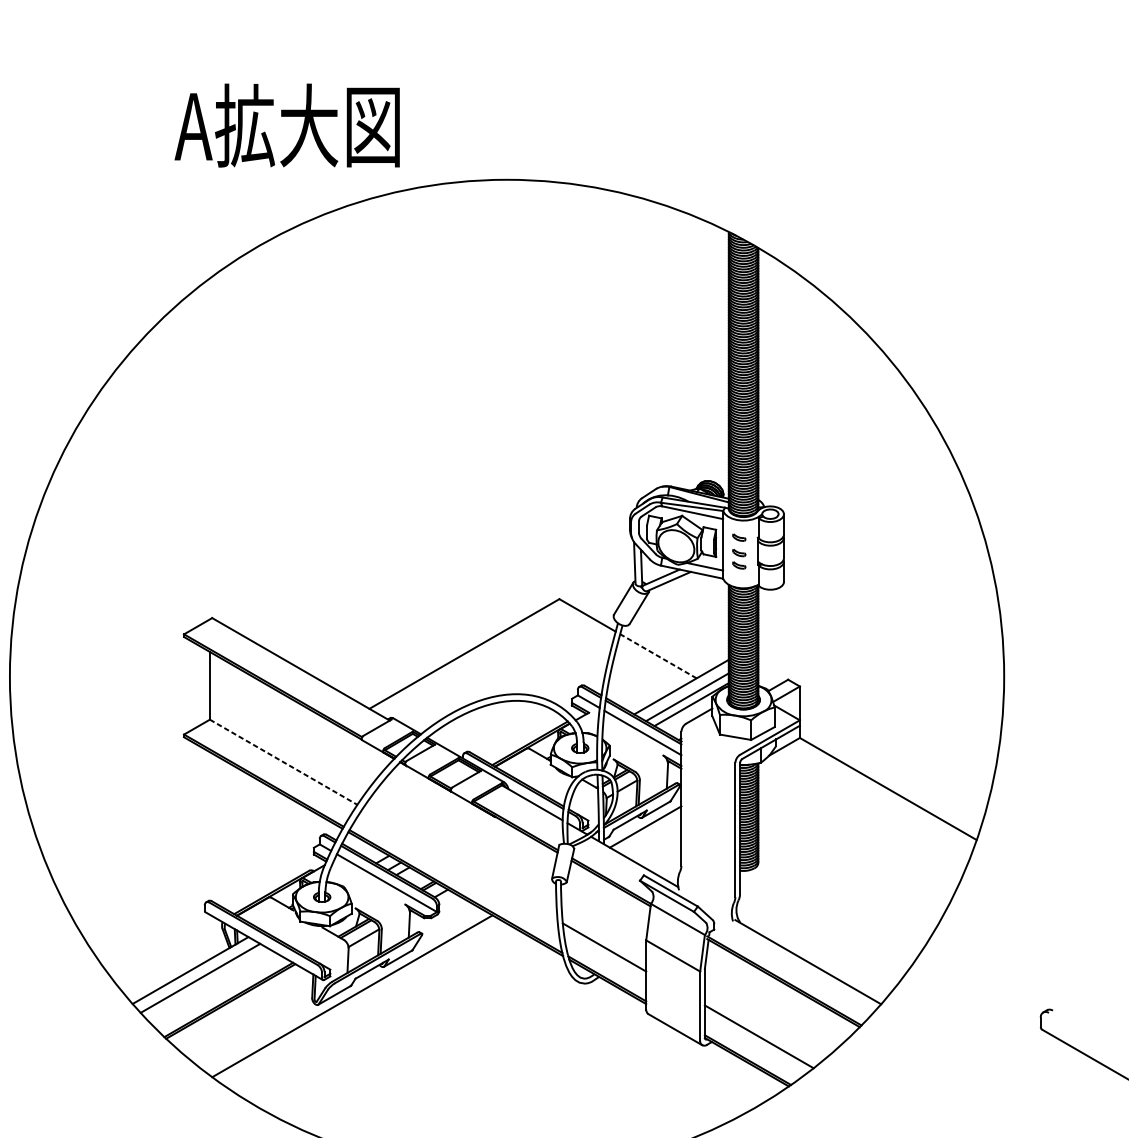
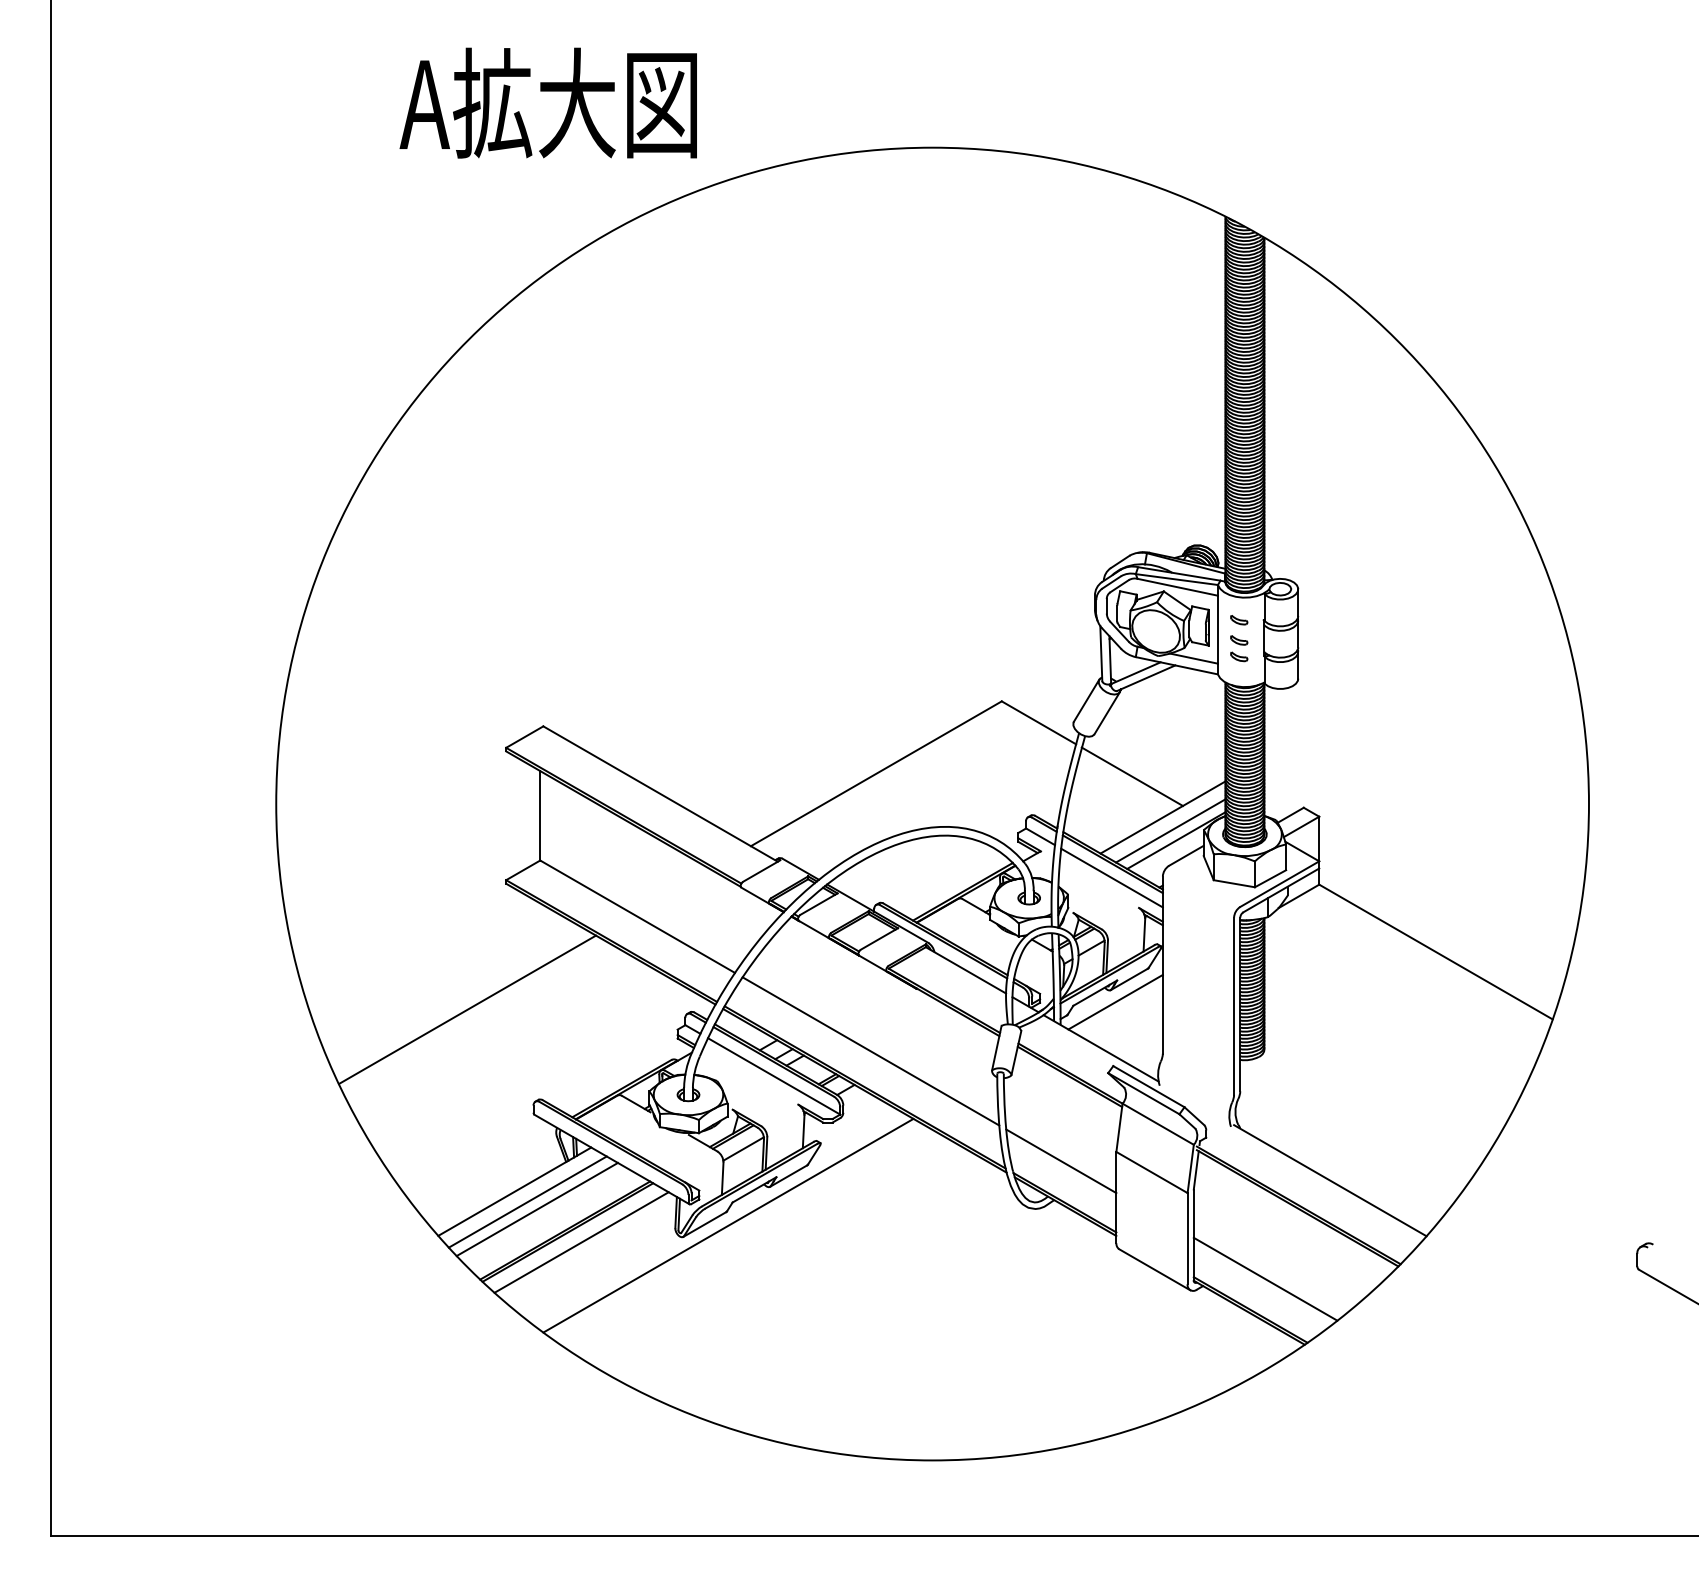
text: (286, 125) -> (547, 102), moved
line: (657, 656) -> (1131, 776), dashed -> solid
line: (284, 762) -> (638, 916), dashed -> solid
line: (154, 832) -> (467, 1009), added
line: (460, 864) -> (870, 1051), added
line: (207, 984) -> (536, 1209), added
line: (241, 1009) -> (581, 1242), added

